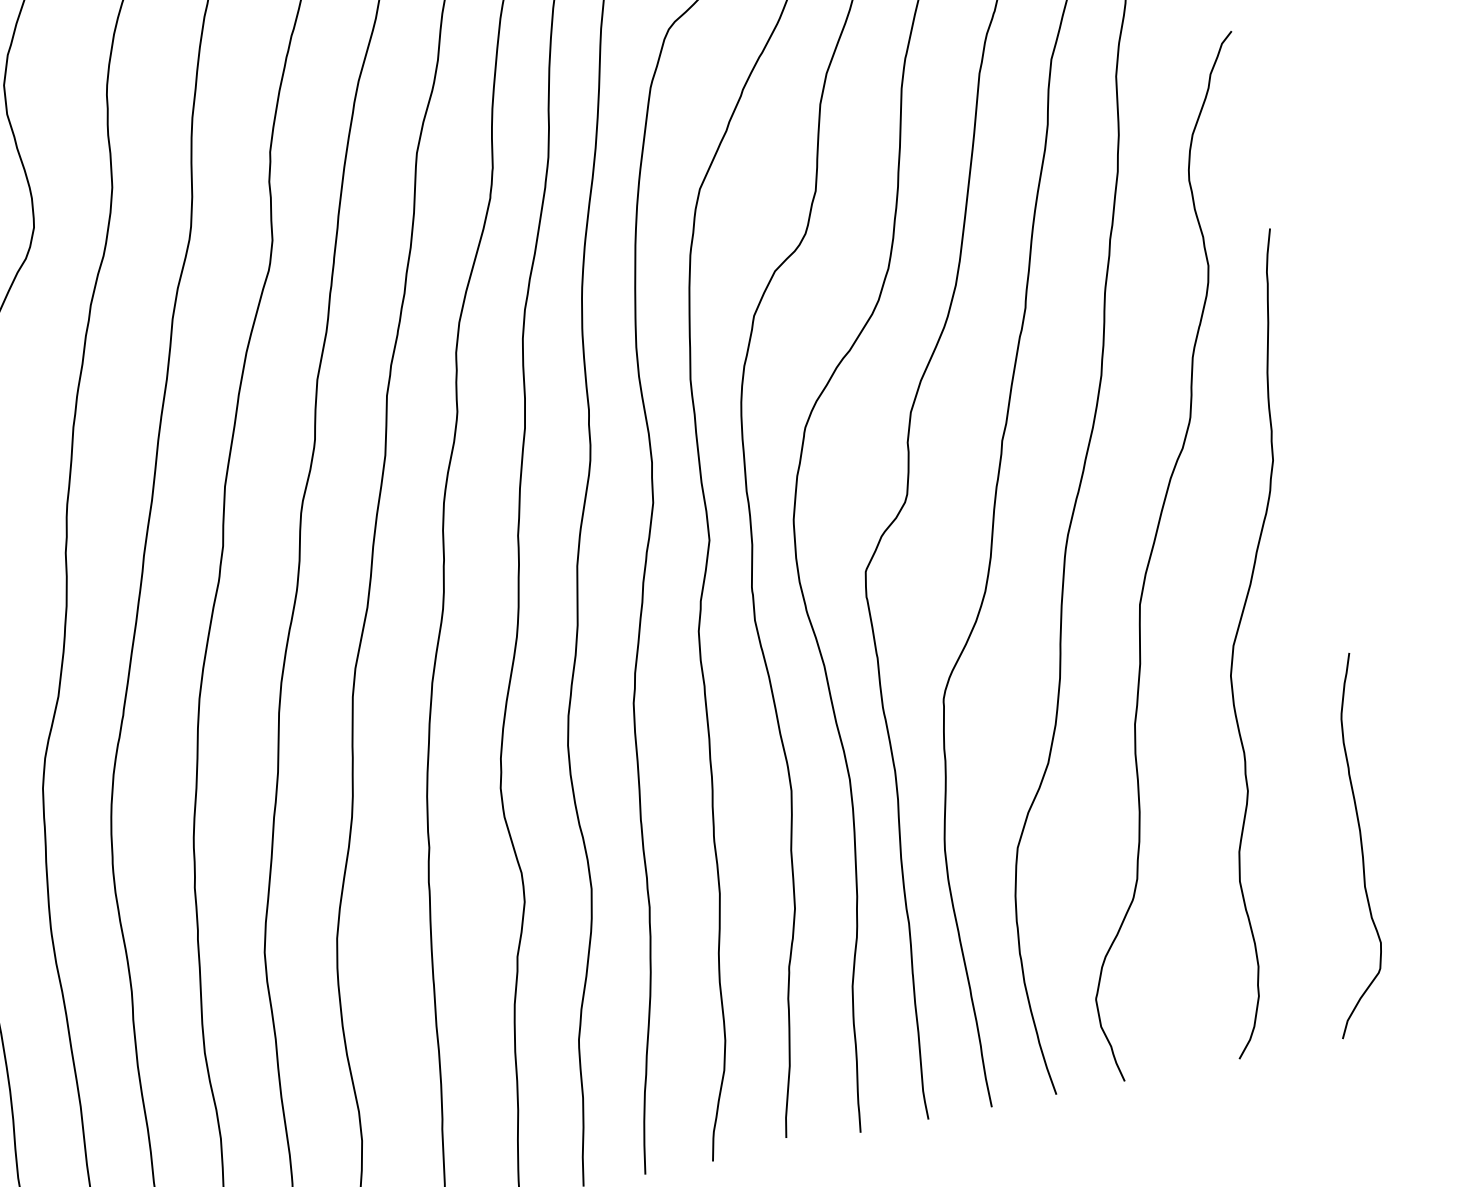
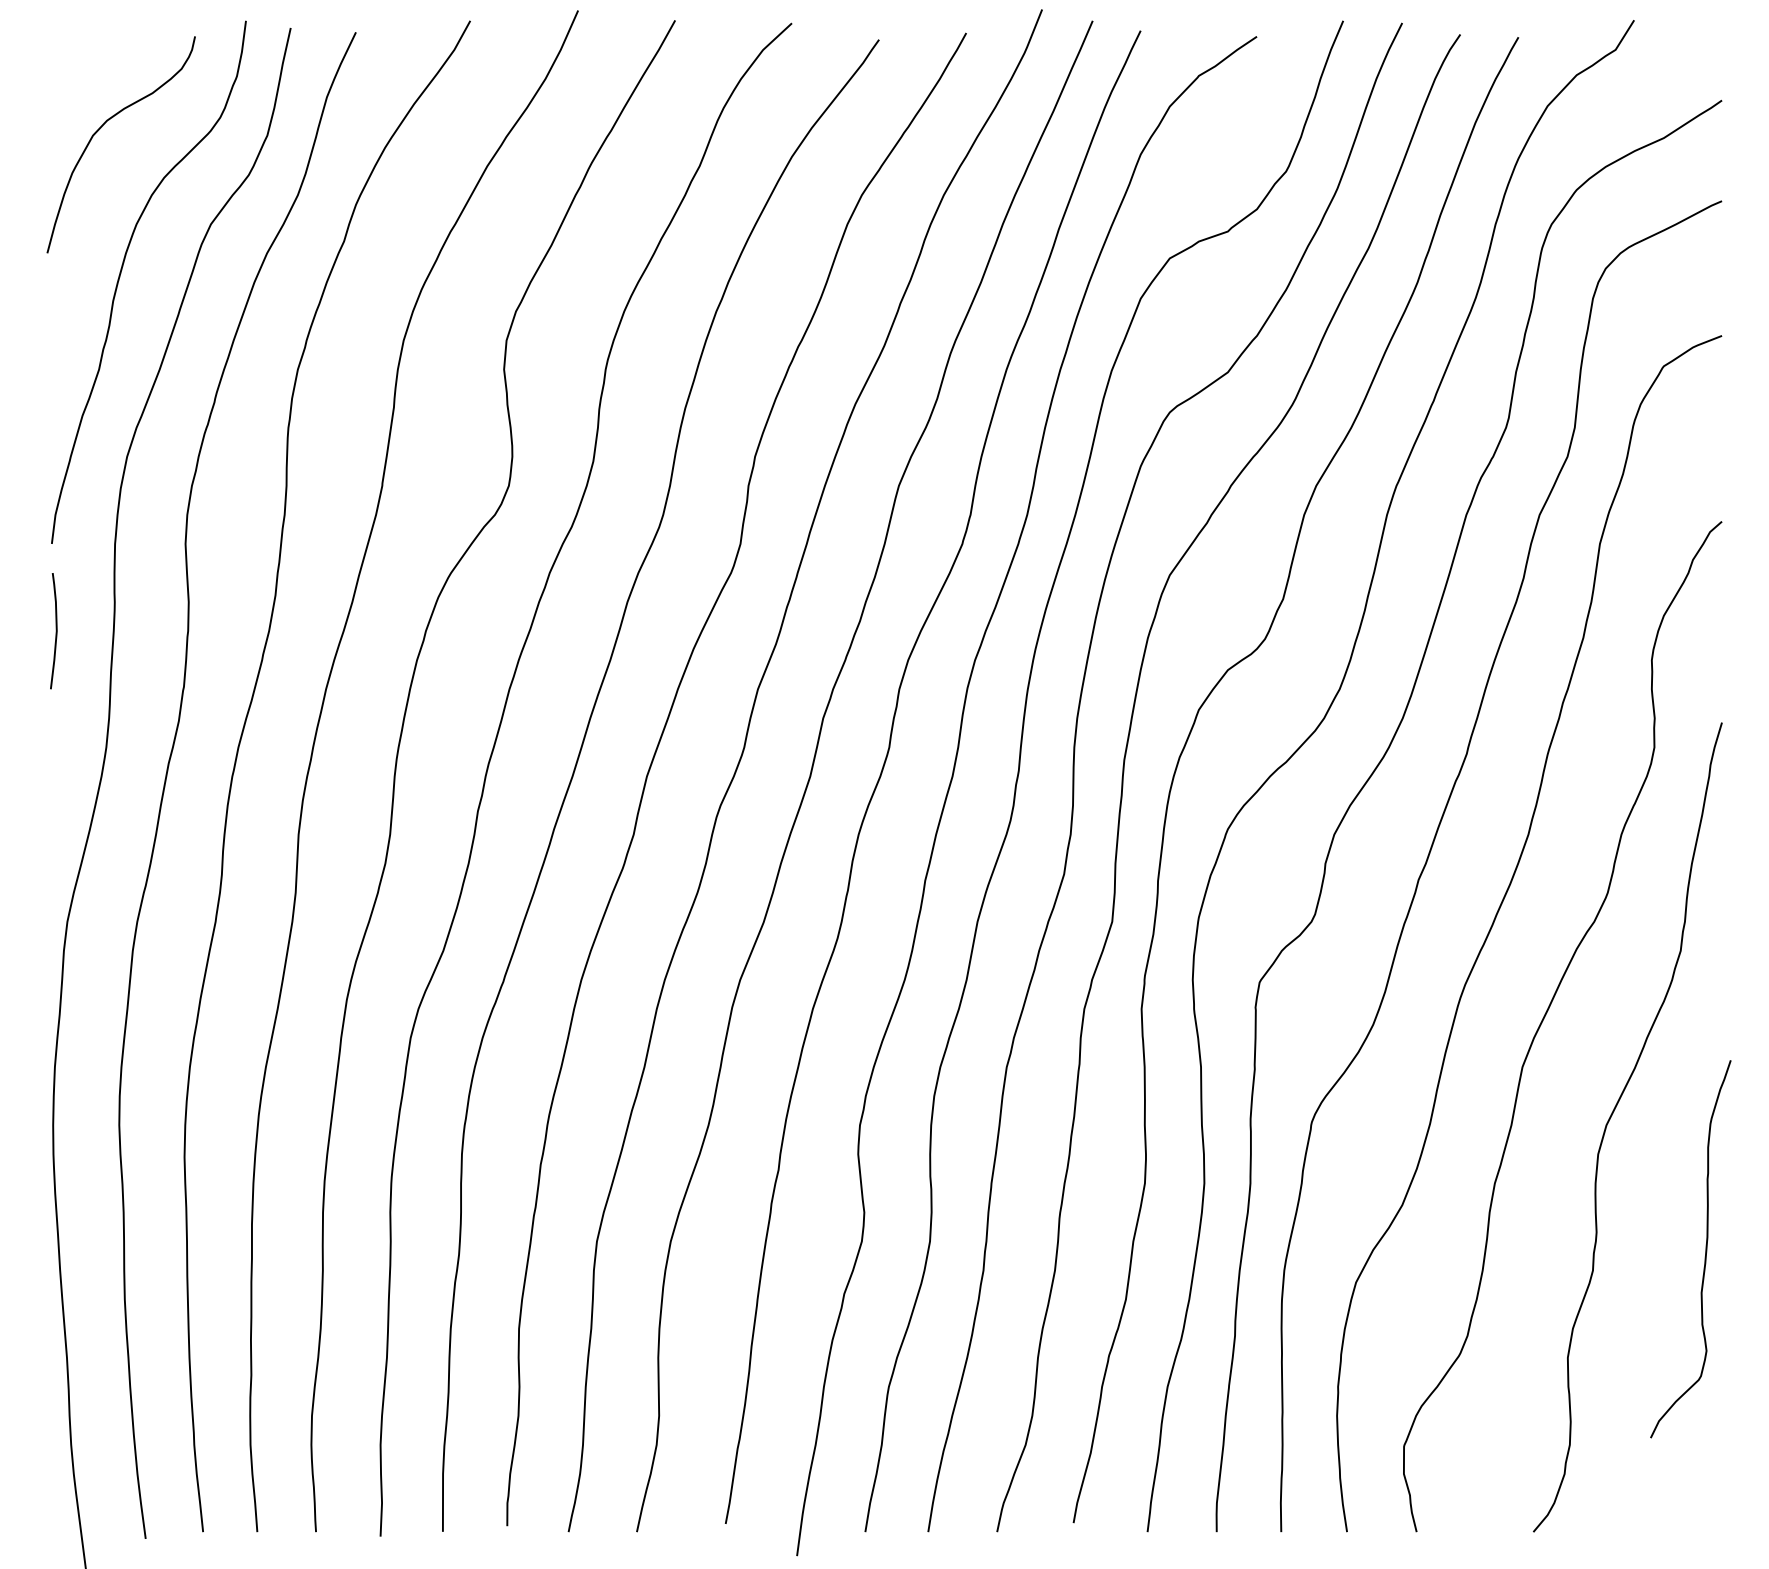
curve: (1360, 843) -> (1705, 1249), moved

